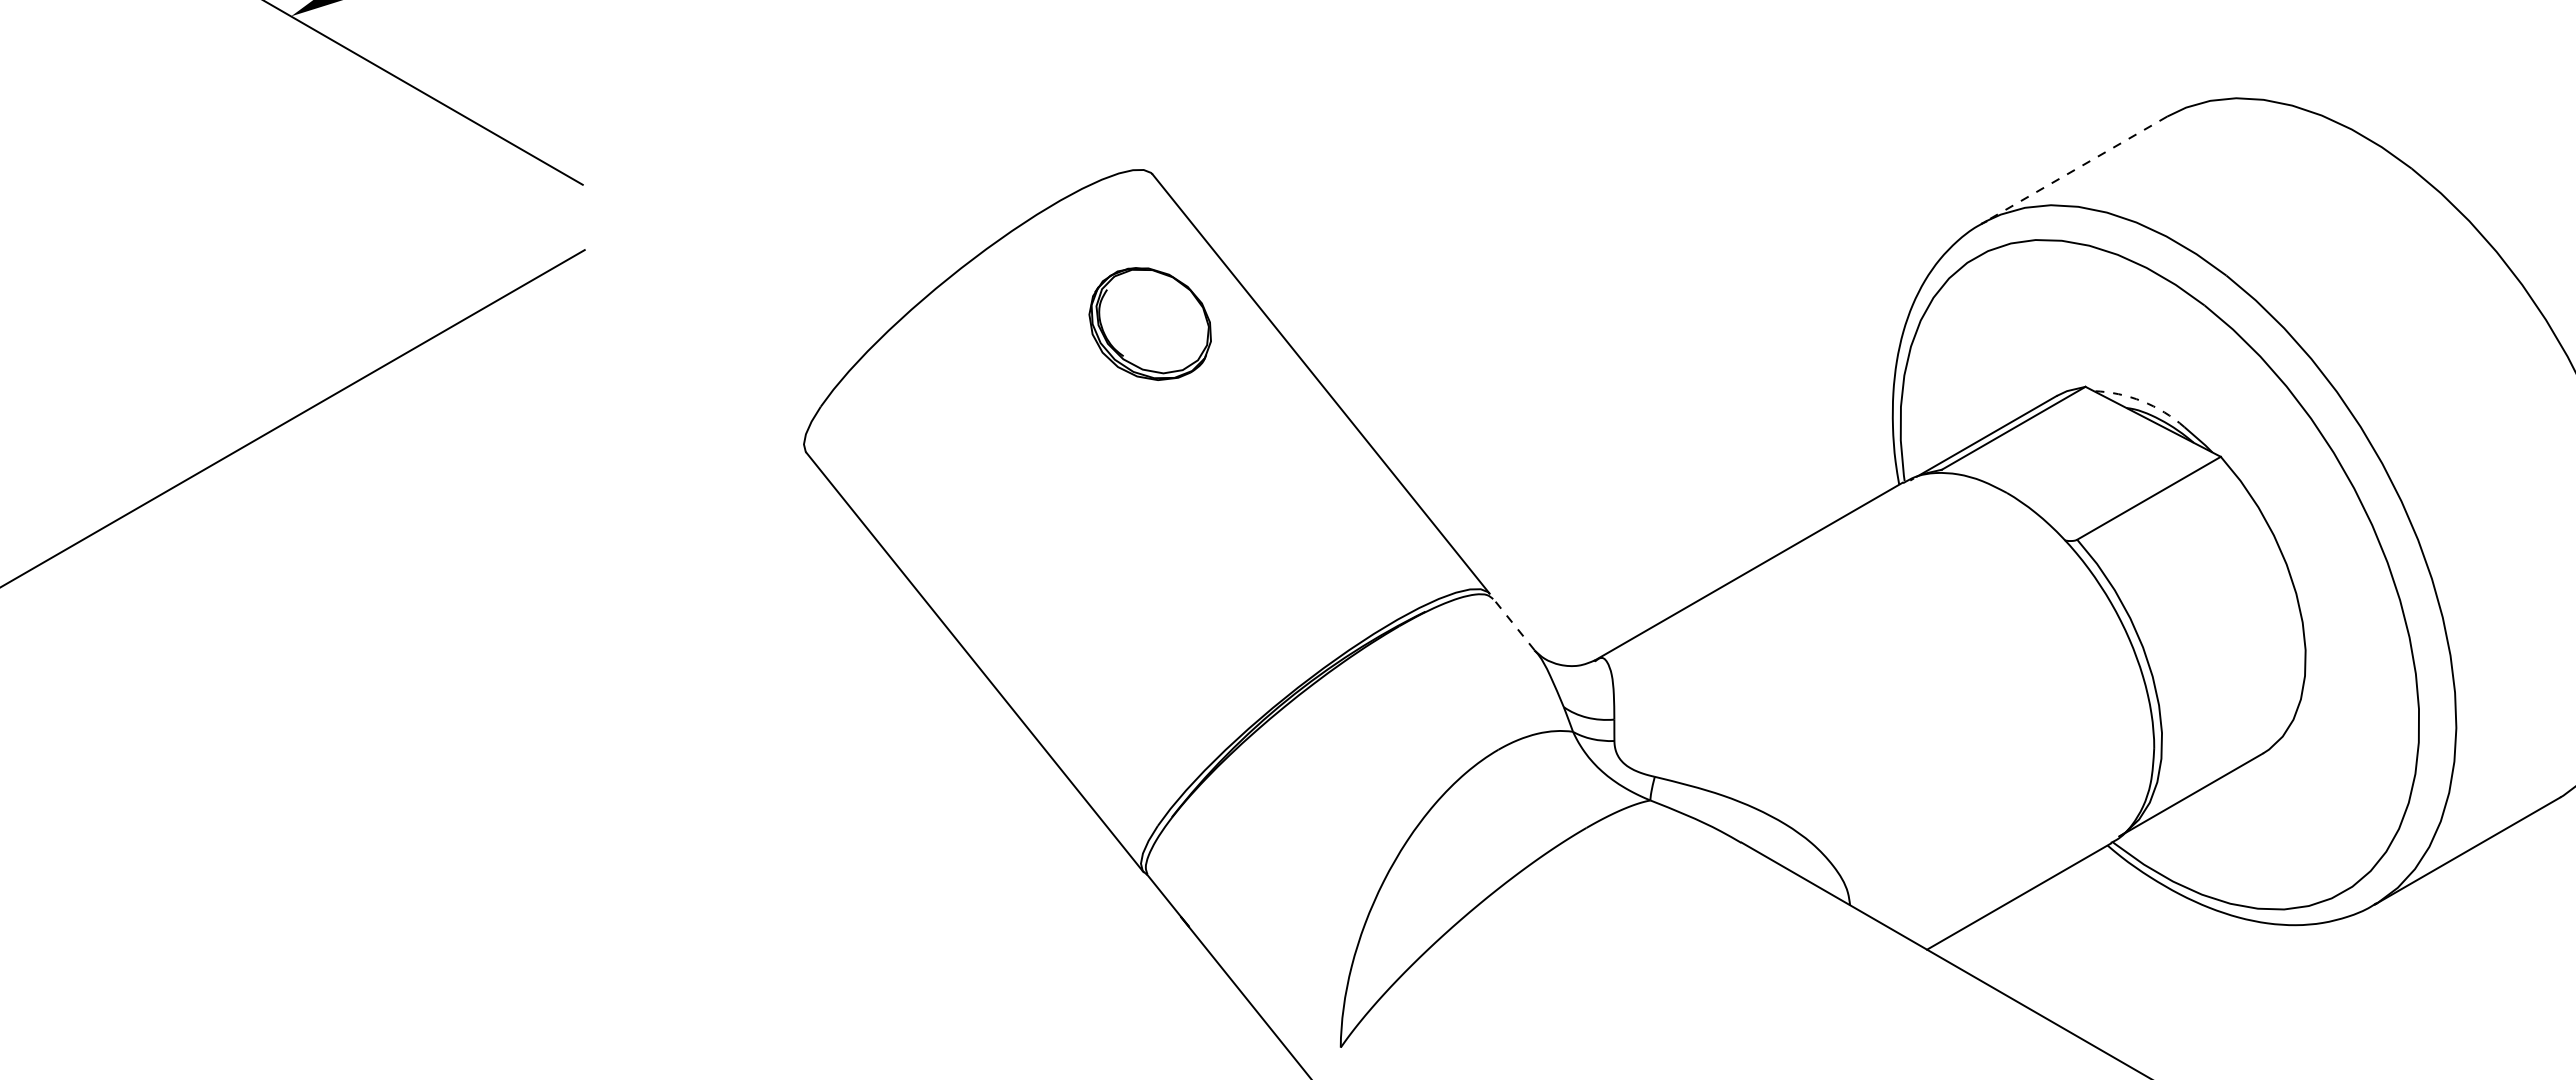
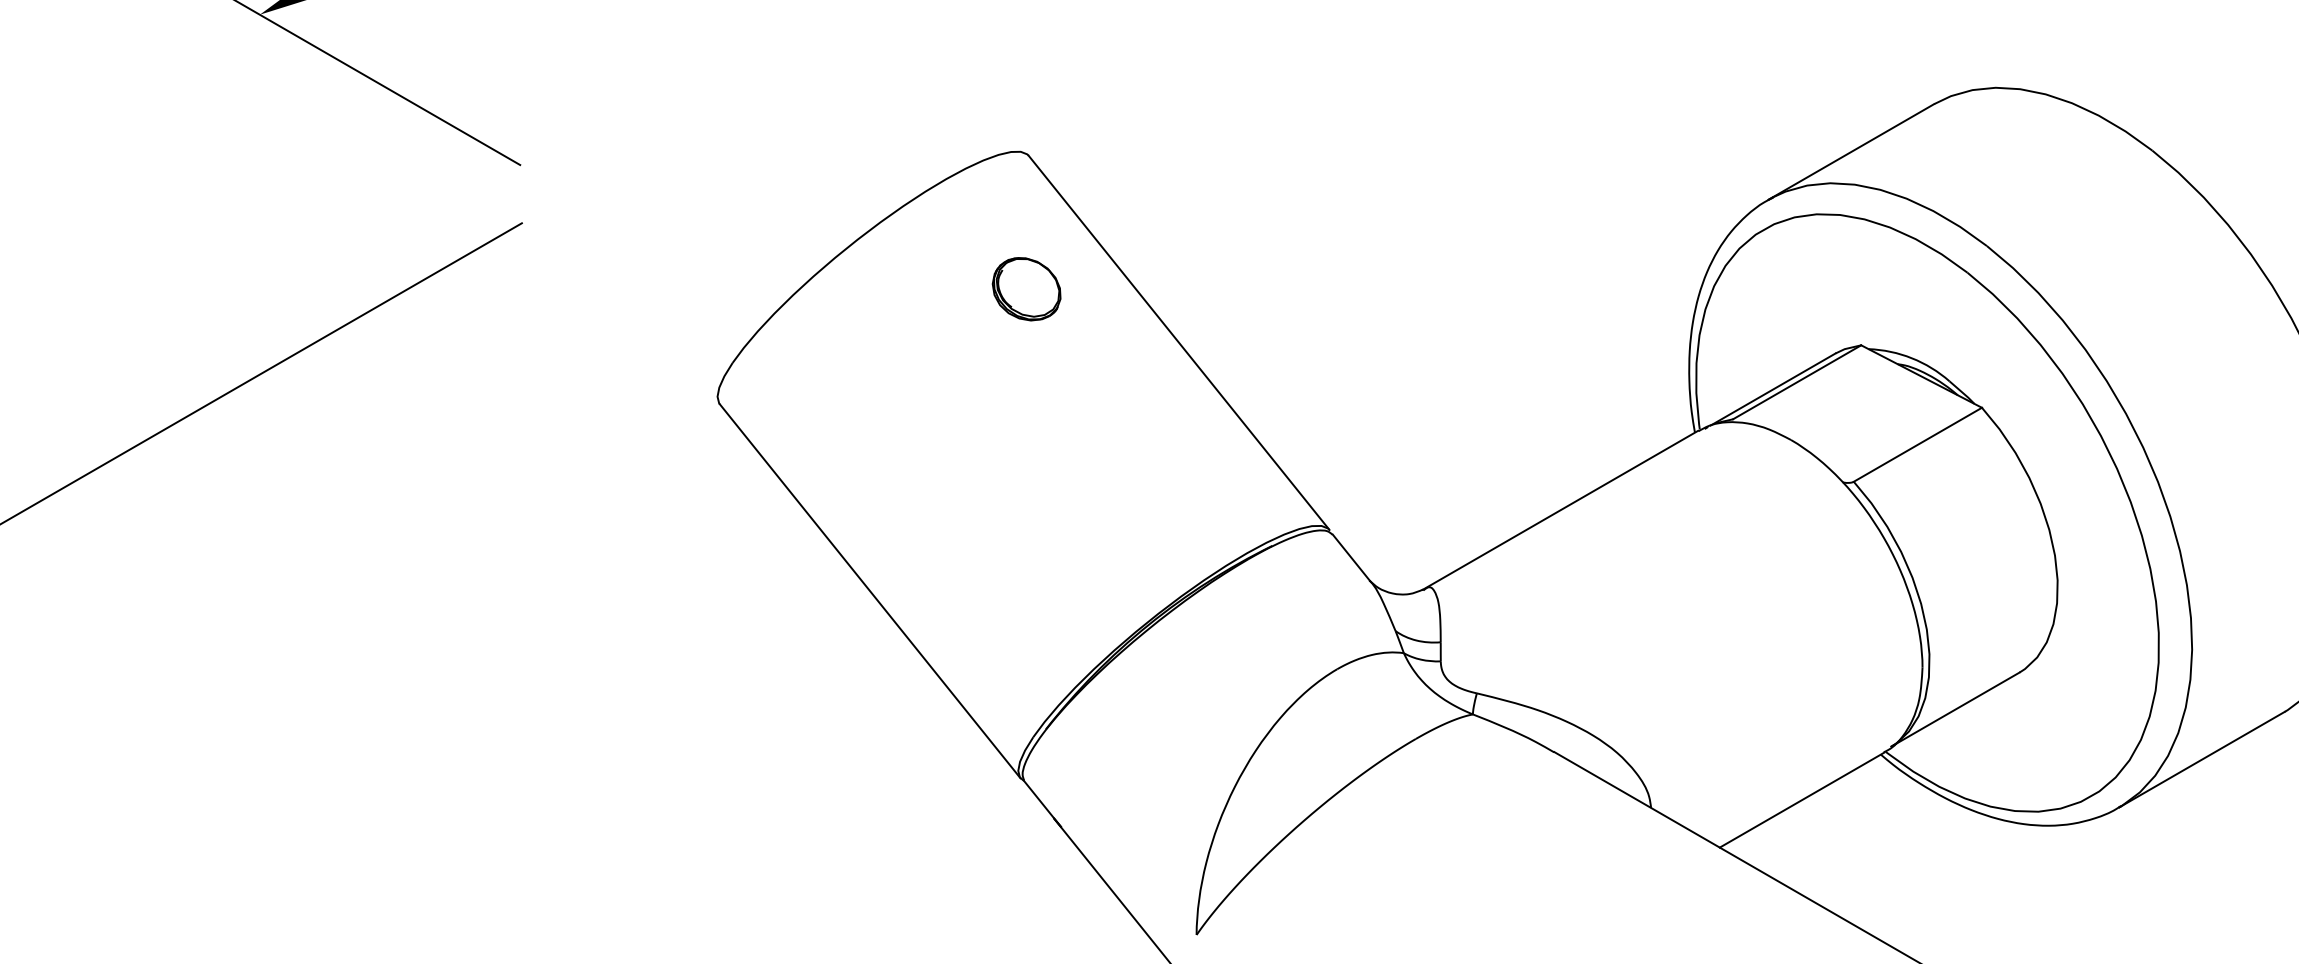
line: (2074, 170) -> (1851, 152), dashed -> solid
part: (1150, 323) -> (1026, 288), size x0.62
arc: (2142, 401) -> (1912, 358), dashed -> solid
line: (1514, 624) -> (1351, 557), dashed -> solid

